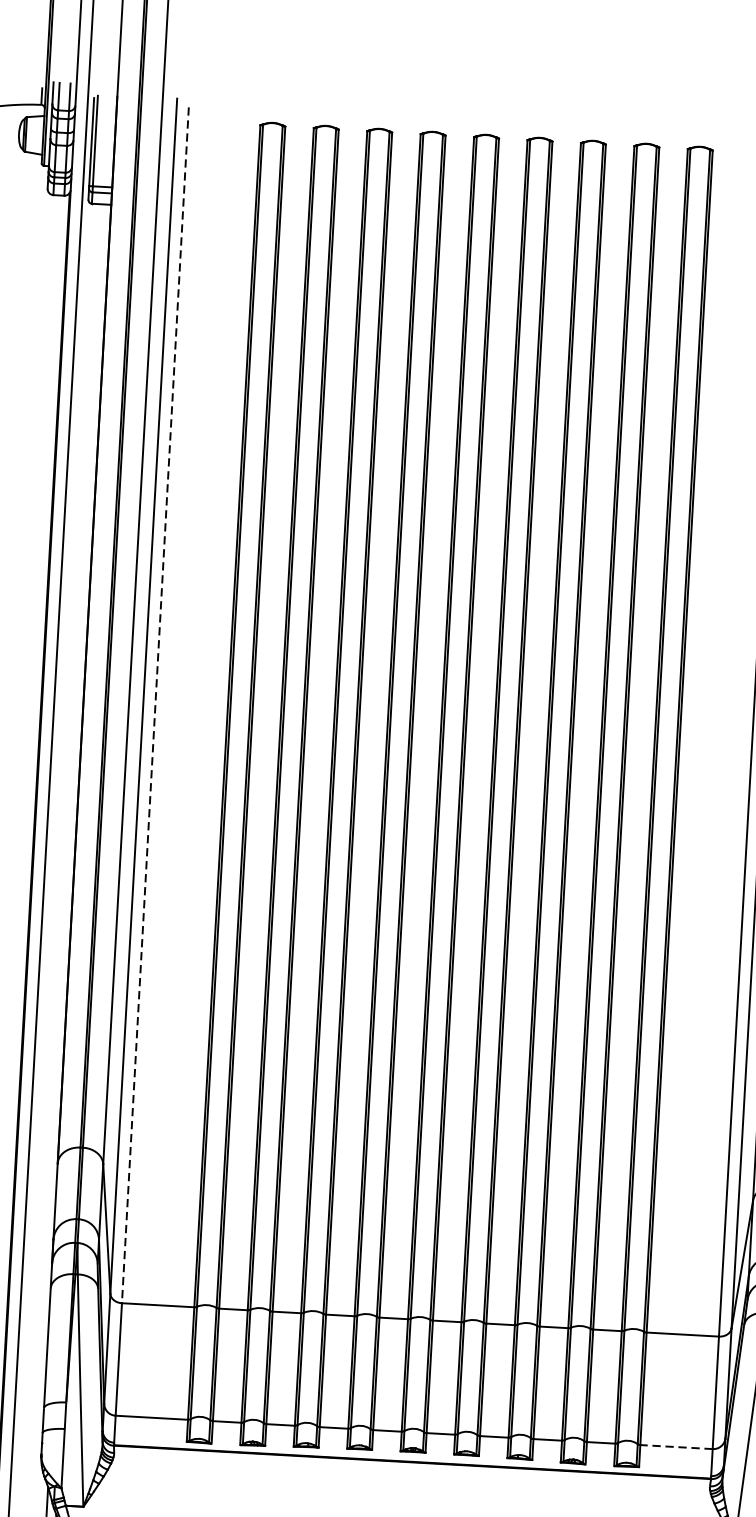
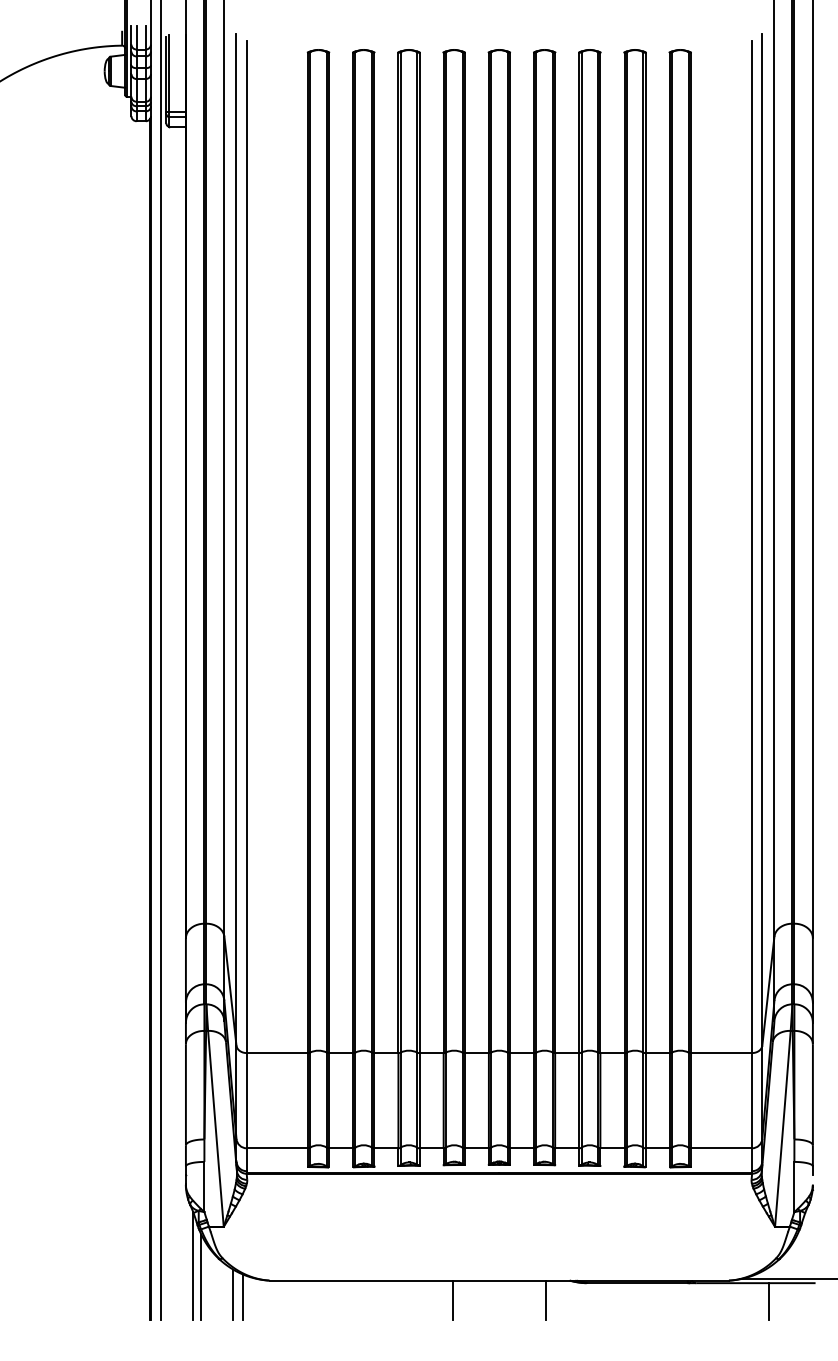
line: (155, 705) -> (246, 547), dashed -> solid
line: (676, 1447) -> (721, 1148), dashed -> solid

